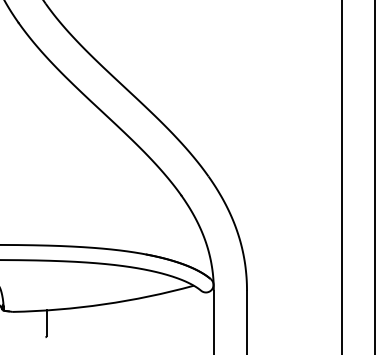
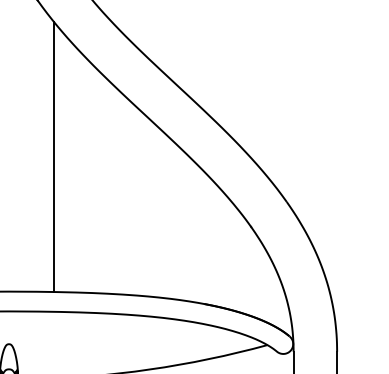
line: (31, 142) -> (54, 157), added

